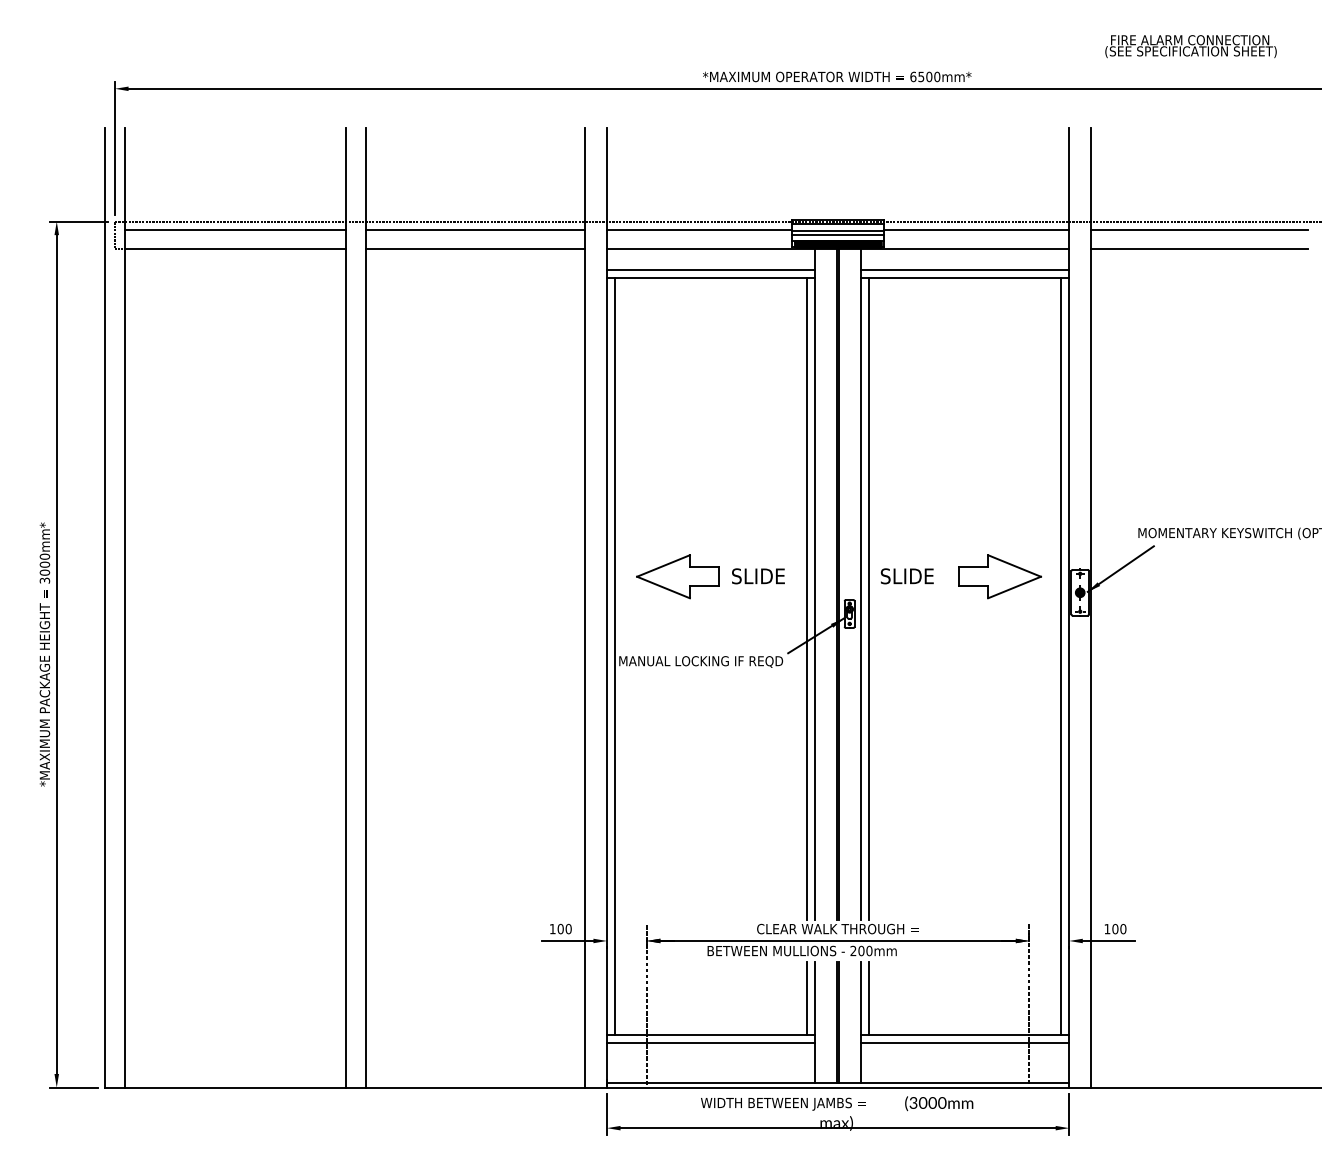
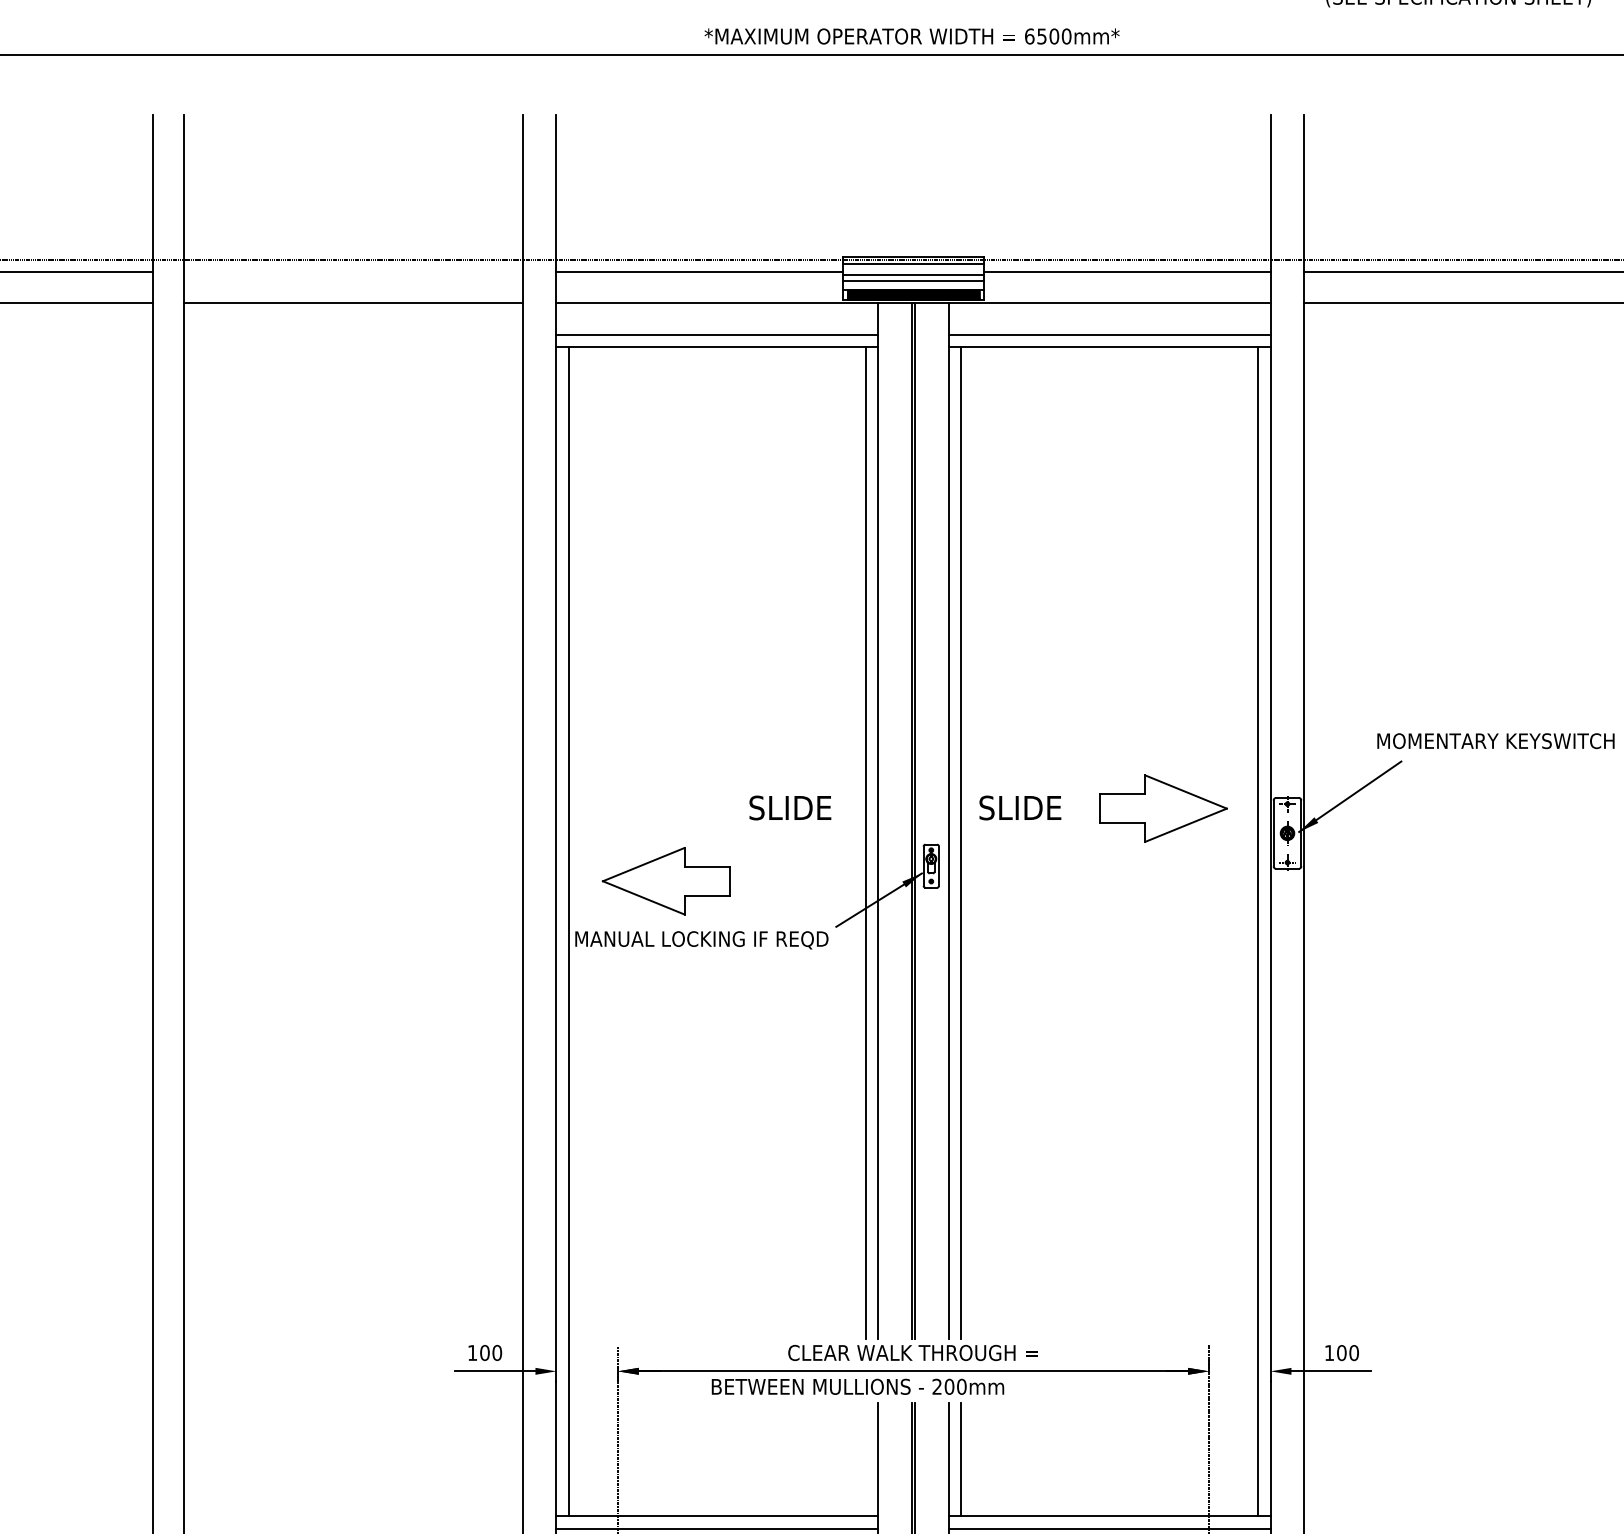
line: (475, 229) -> (353, 272), removed
part: (677, 576) -> (665, 880), moved
line: (807, 997) -> (866, 1458), removed

